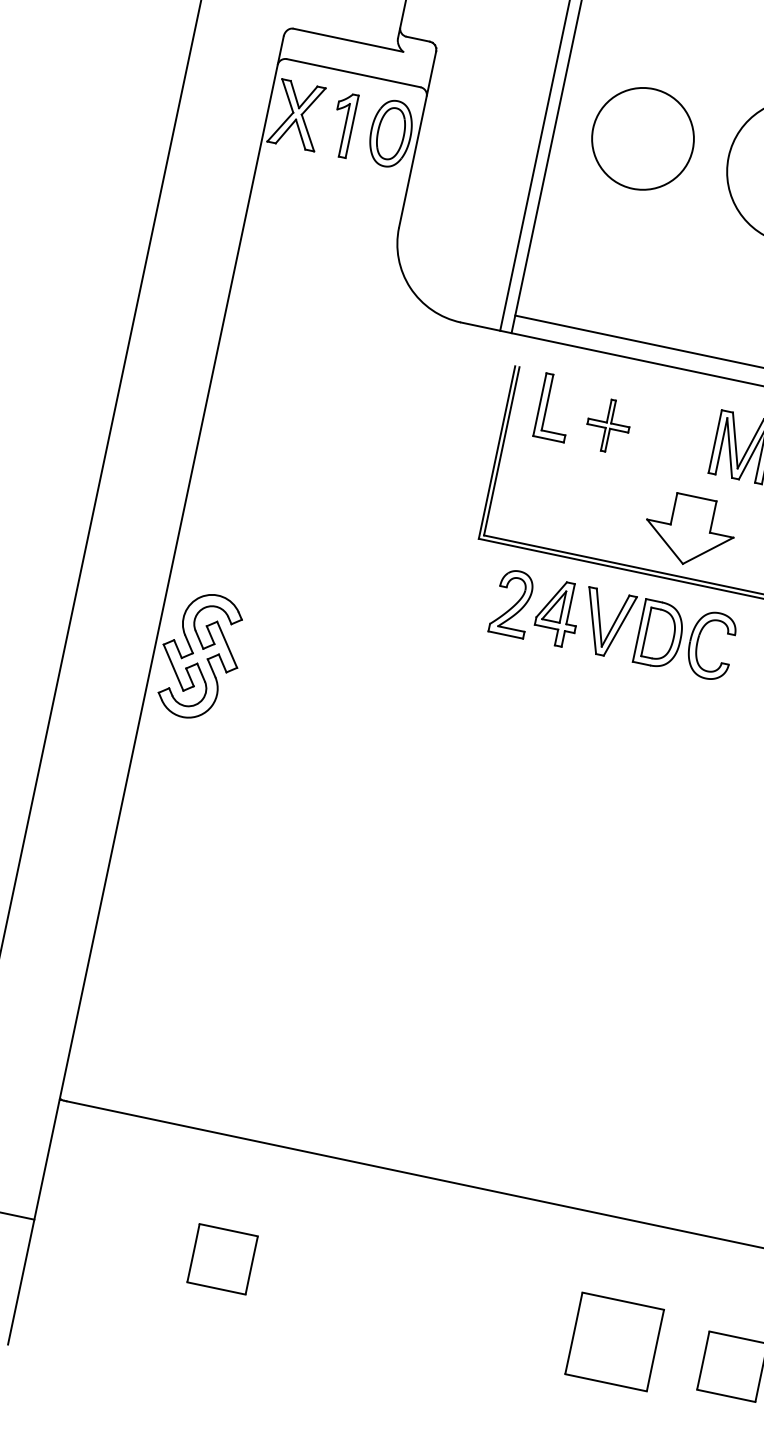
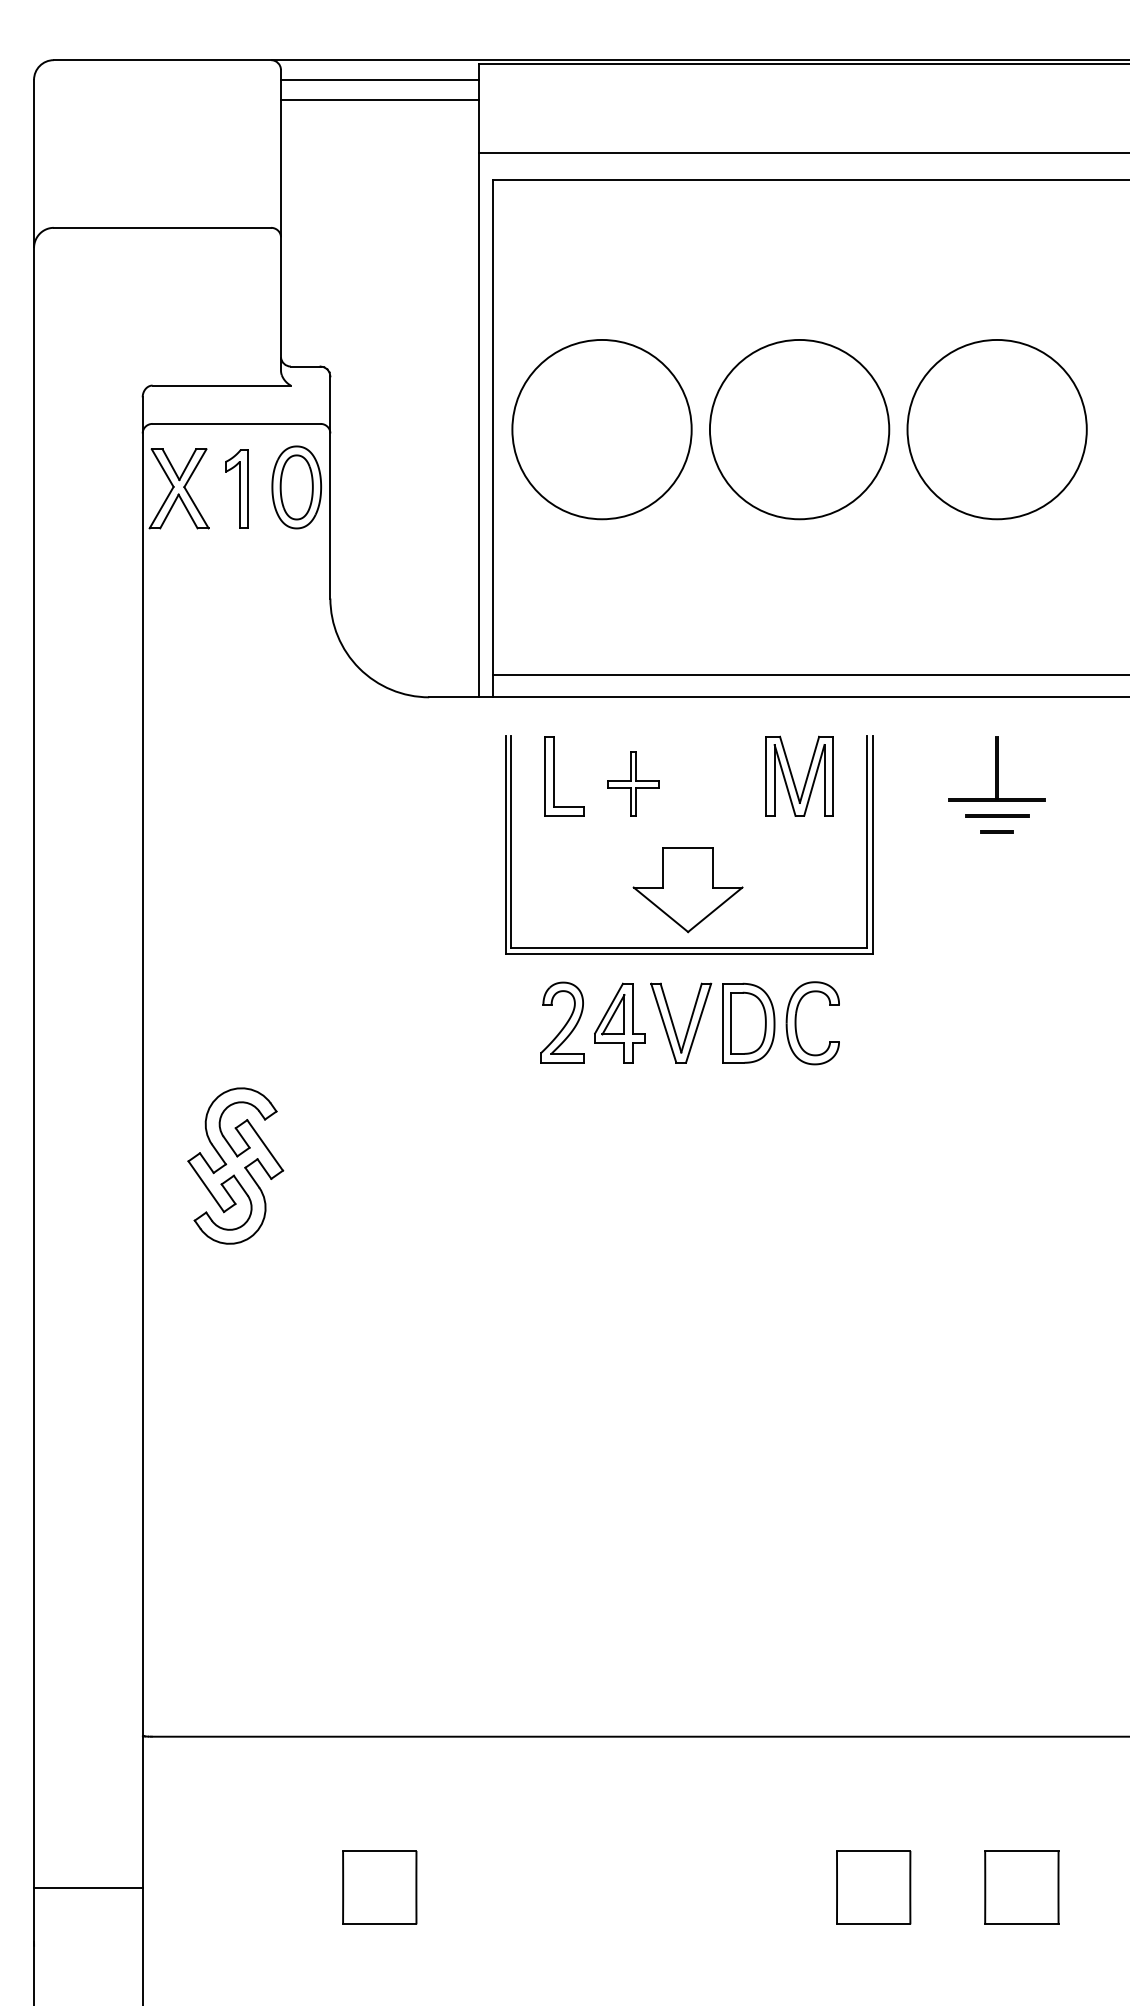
circle: (642, 138) -> (601, 429), size x1.43
part: (689, 530) -> (687, 890), moved
part: (200, 655) -> (235, 1165), moved
part: (614, 1341) -> (873, 1887), size x0.71

